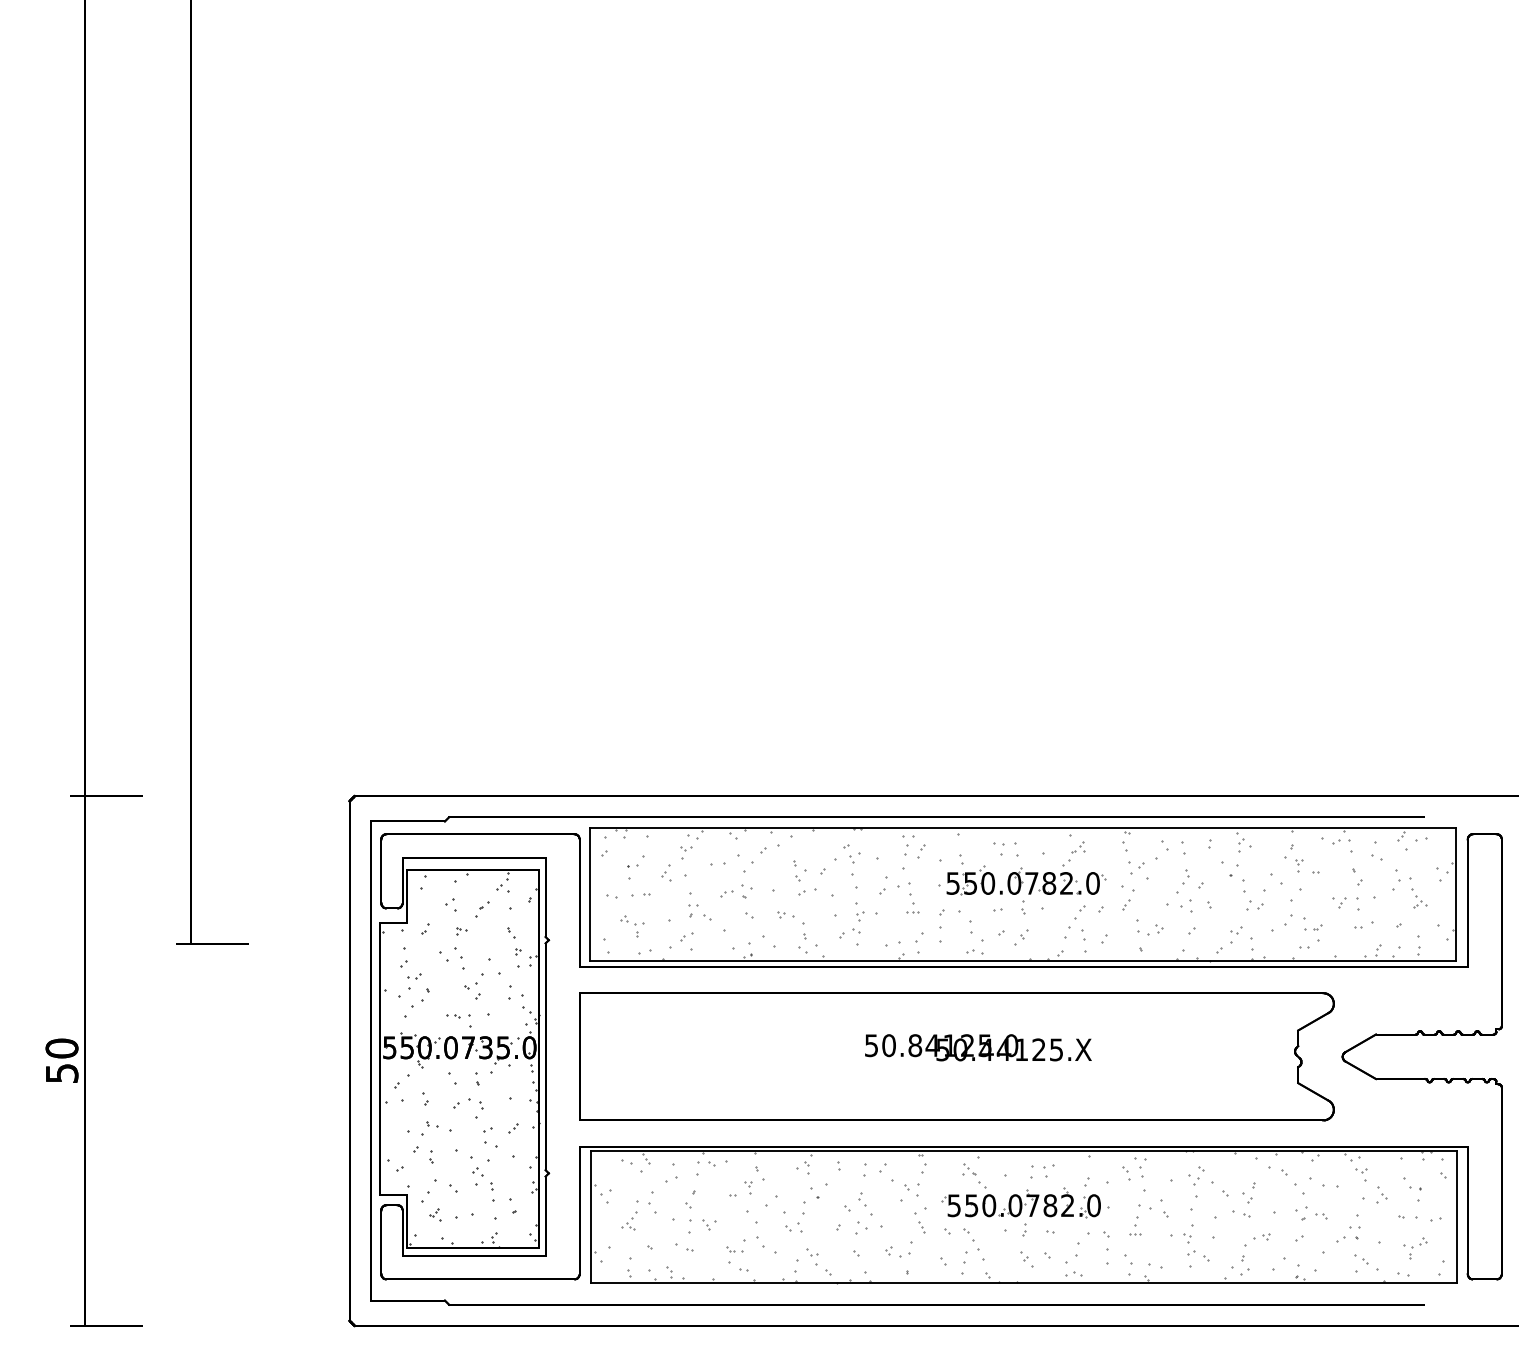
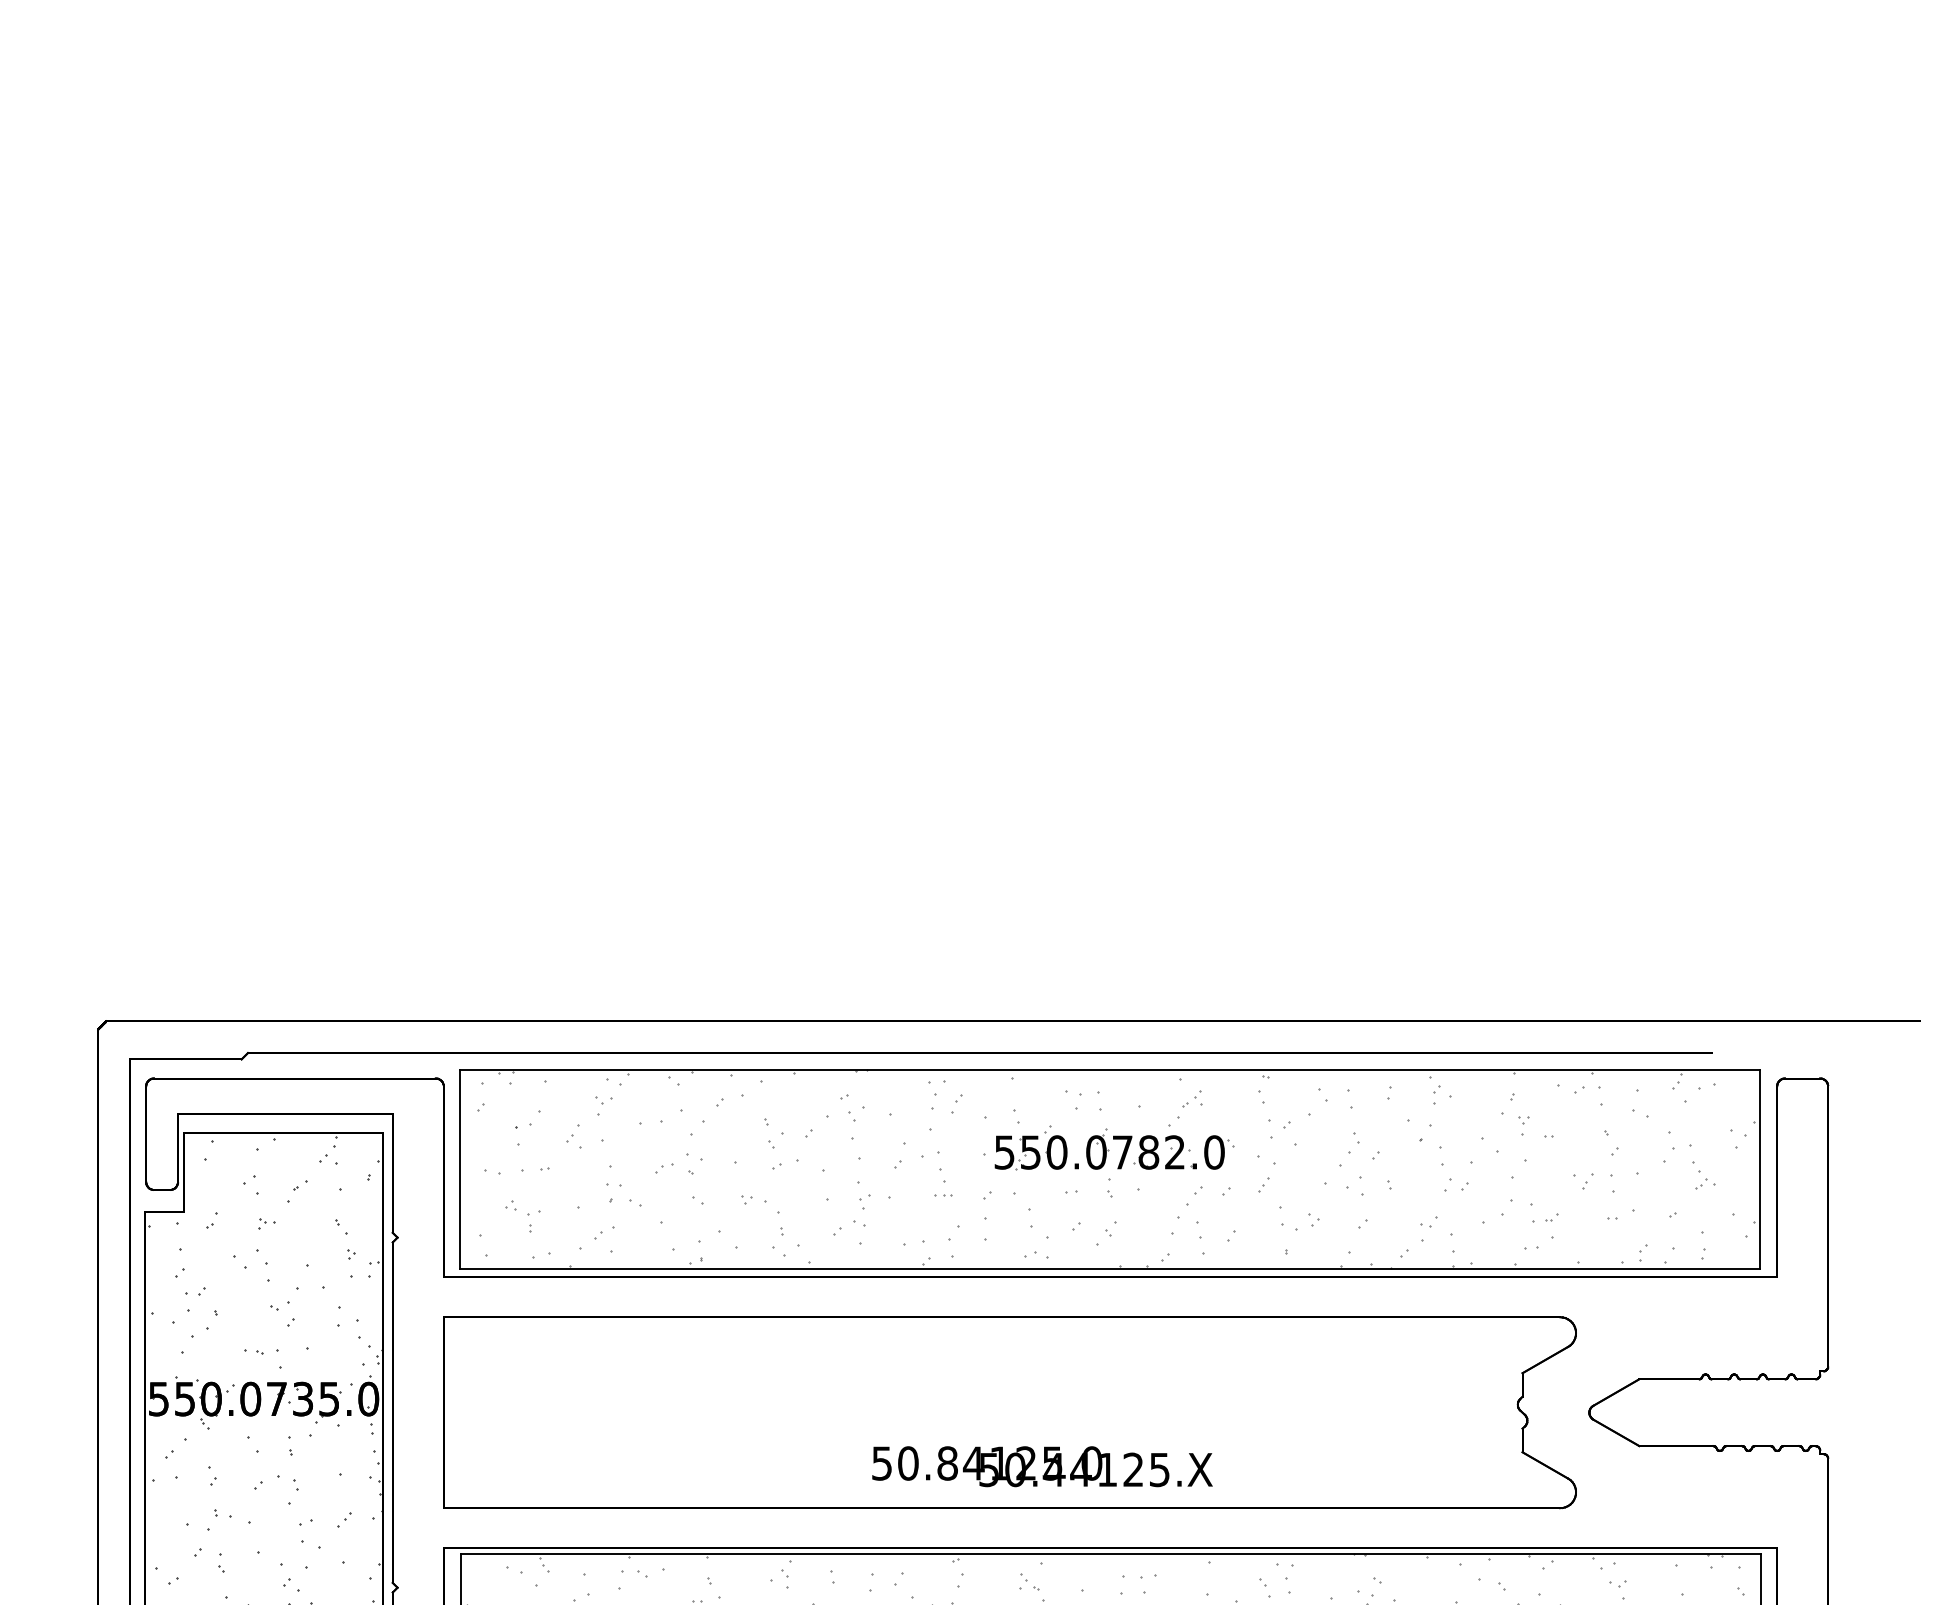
text: (978, 1047) -> (1042, 1466), moved

